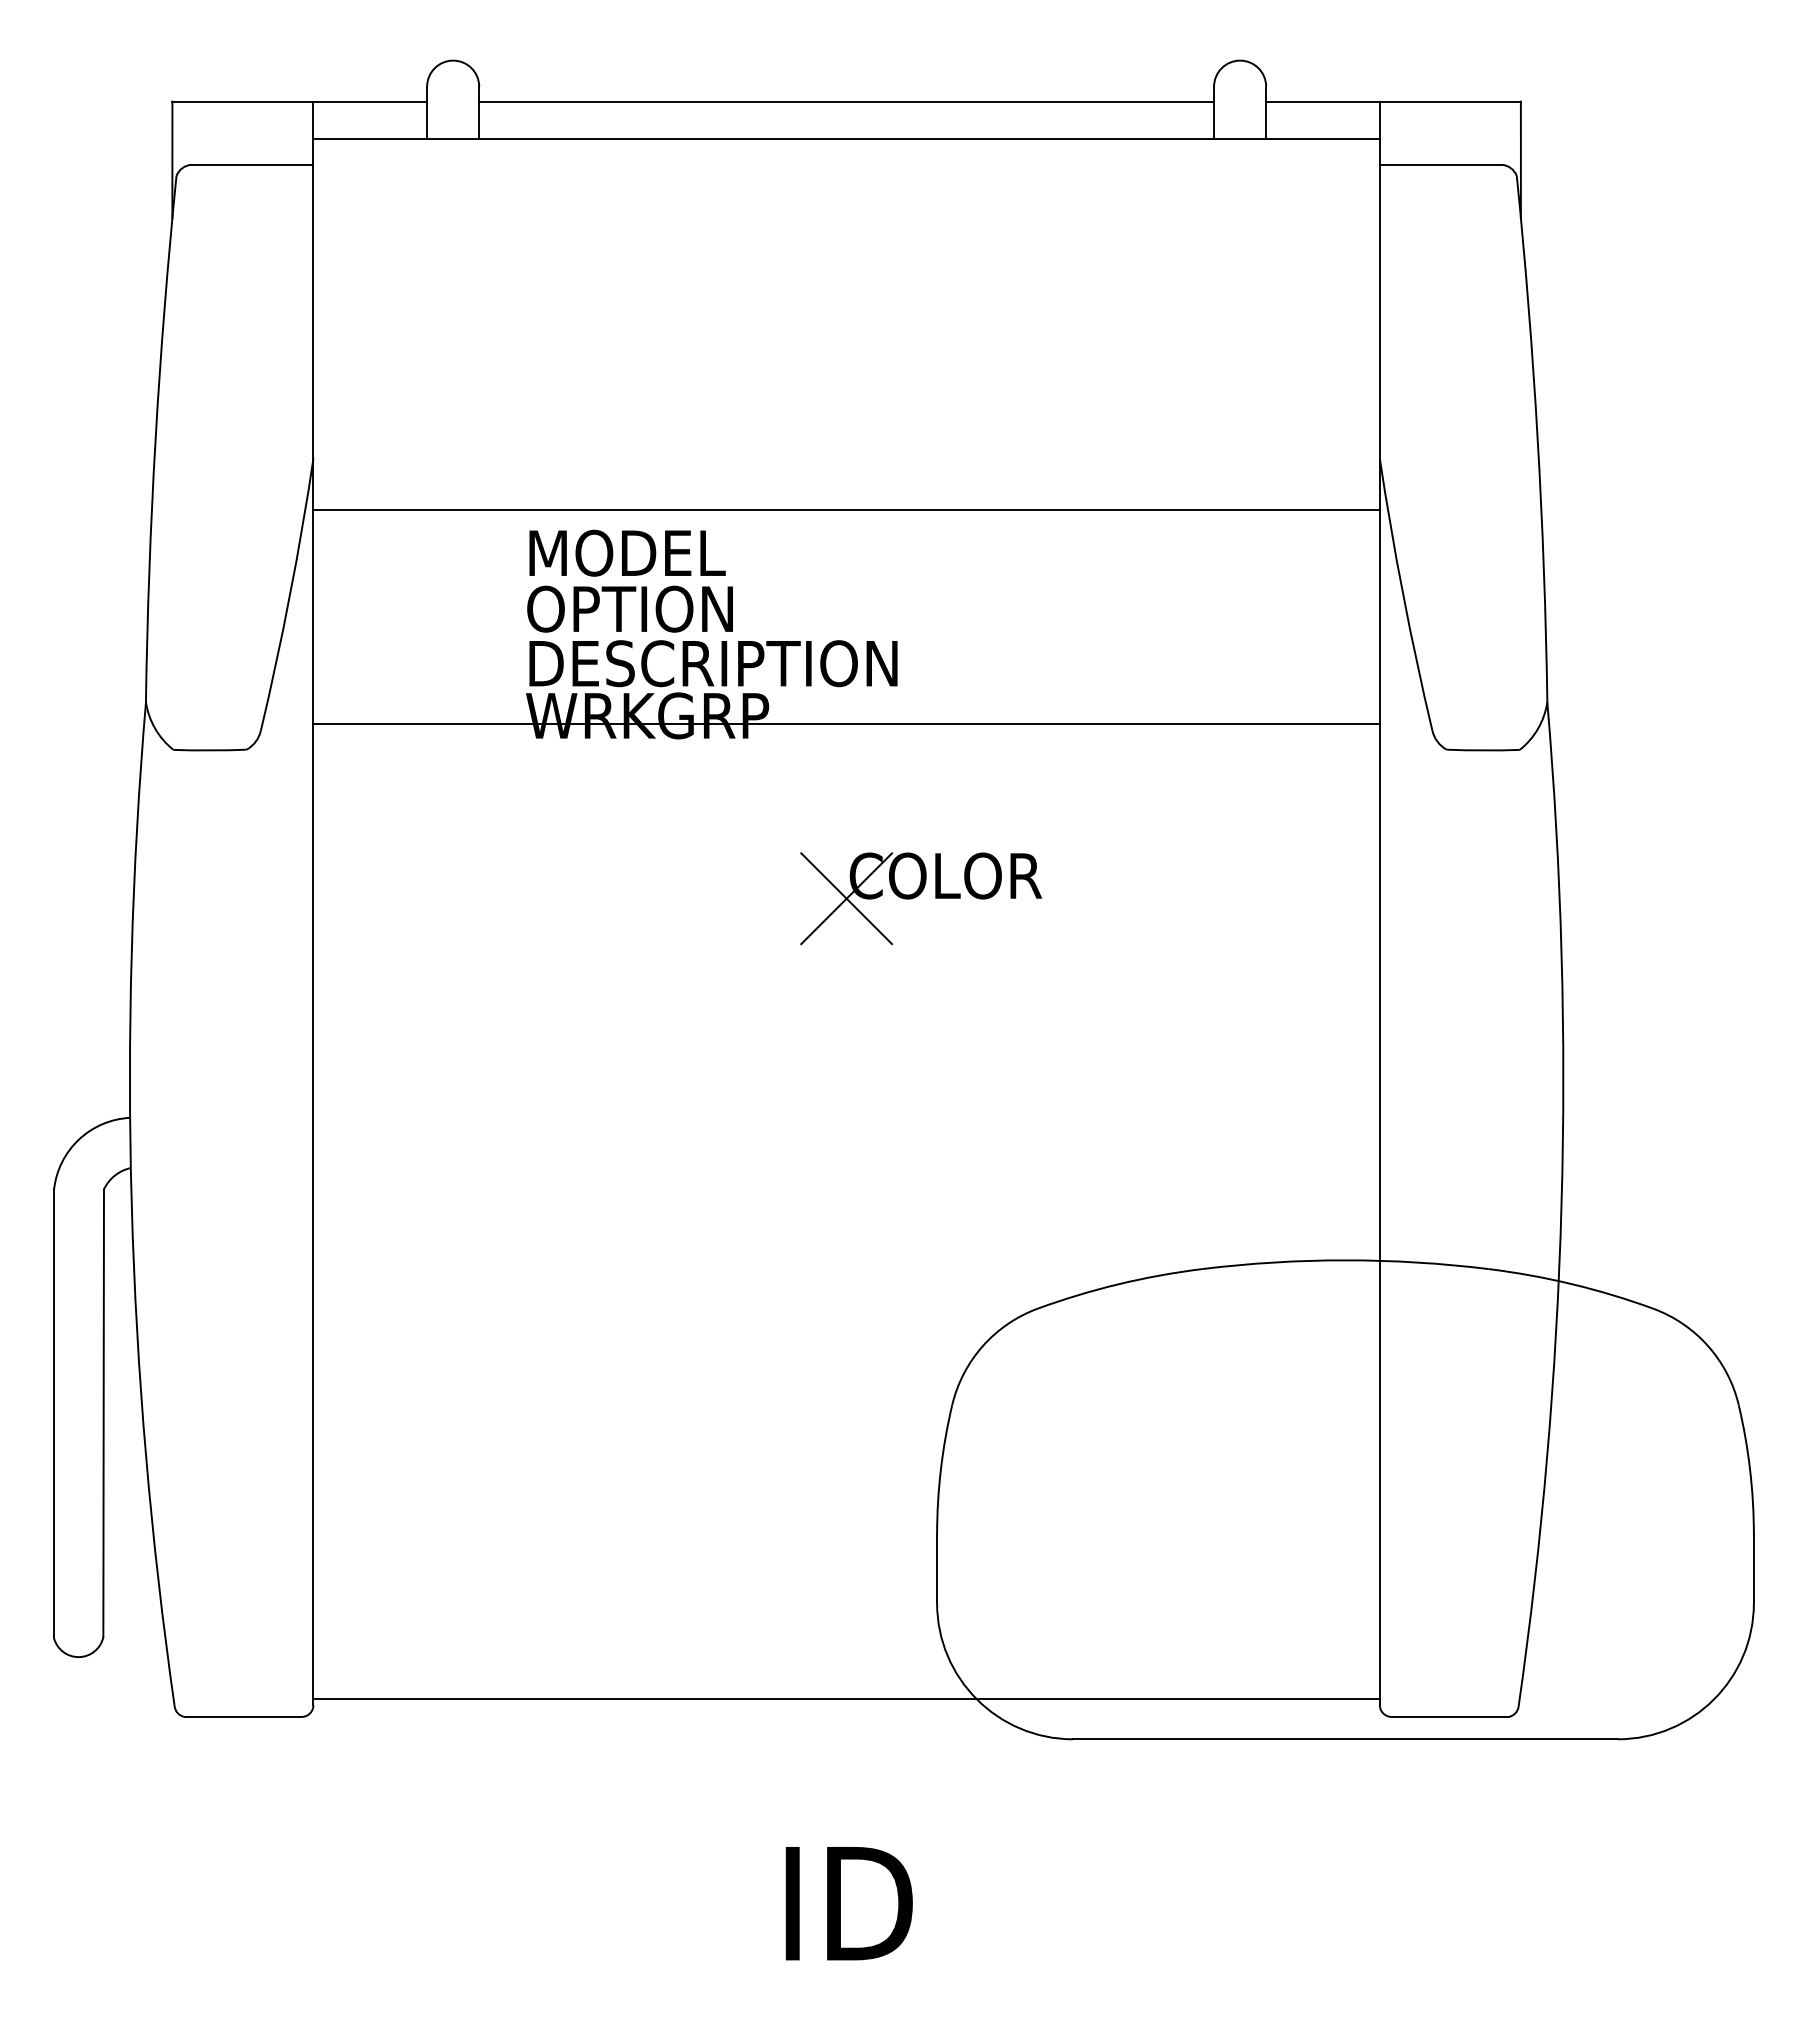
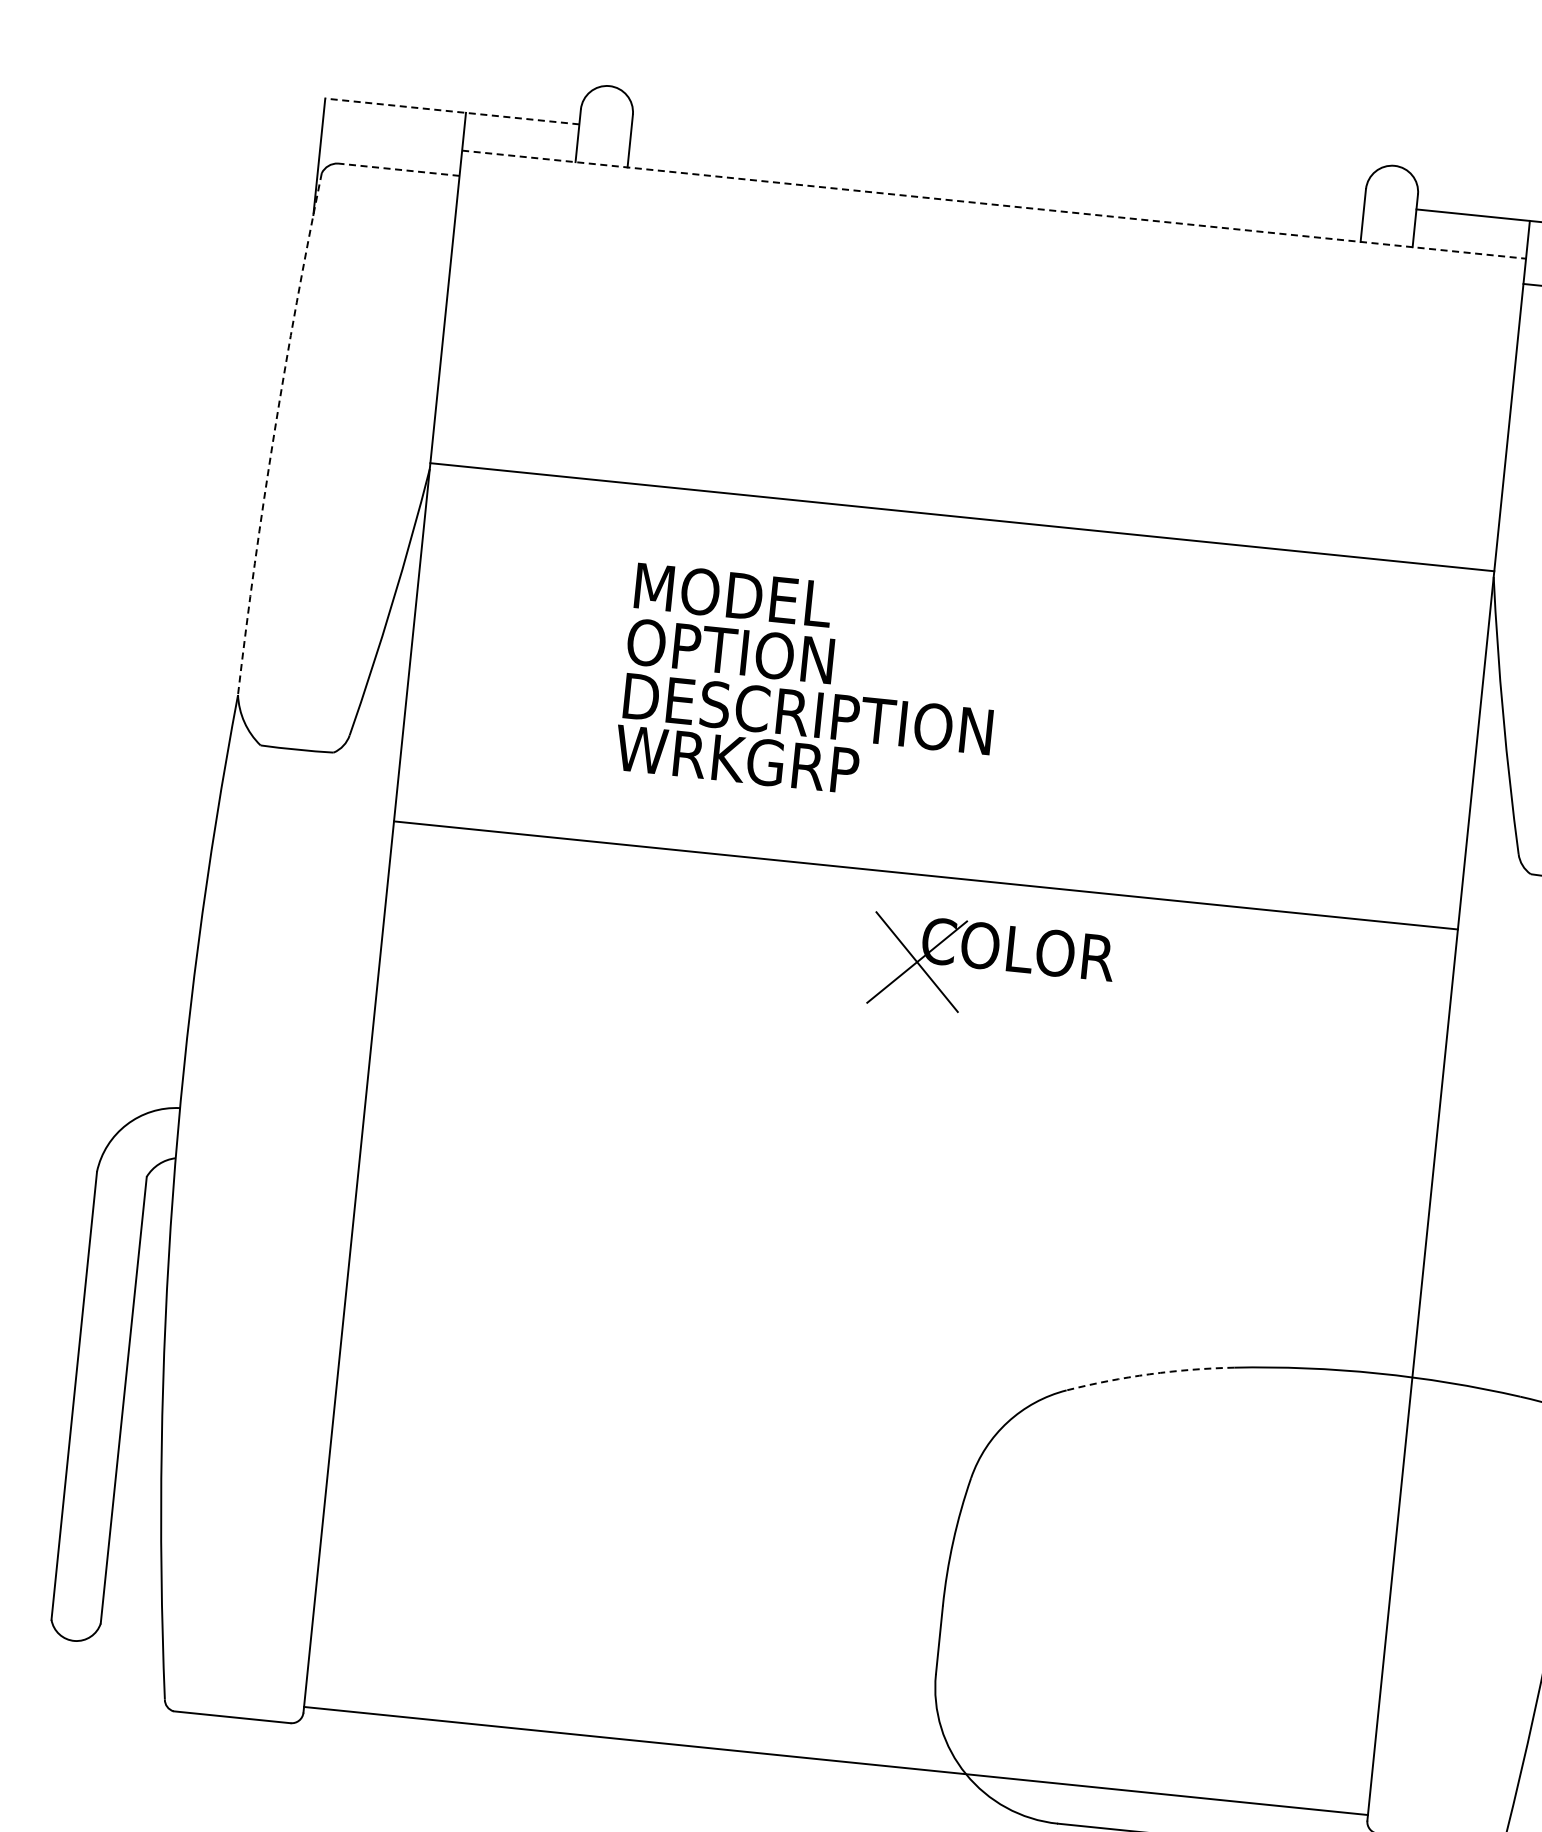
line: (299, 101) -> (452, 111), solid -> dashed
line: (846, 101) -> (997, 166), removed
line: (847, 139) -> (994, 204), solid -> dashed
line: (252, 164) -> (398, 169), solid -> dashed
arc: (155, 438) -> (274, 432), solid -> dashed
line: (846, 509) -> (962, 516), moved
line: (846, 723) -> (925, 875), moved
arc: (1119, 1284) -> (1150, 1374), solid -> dashed

